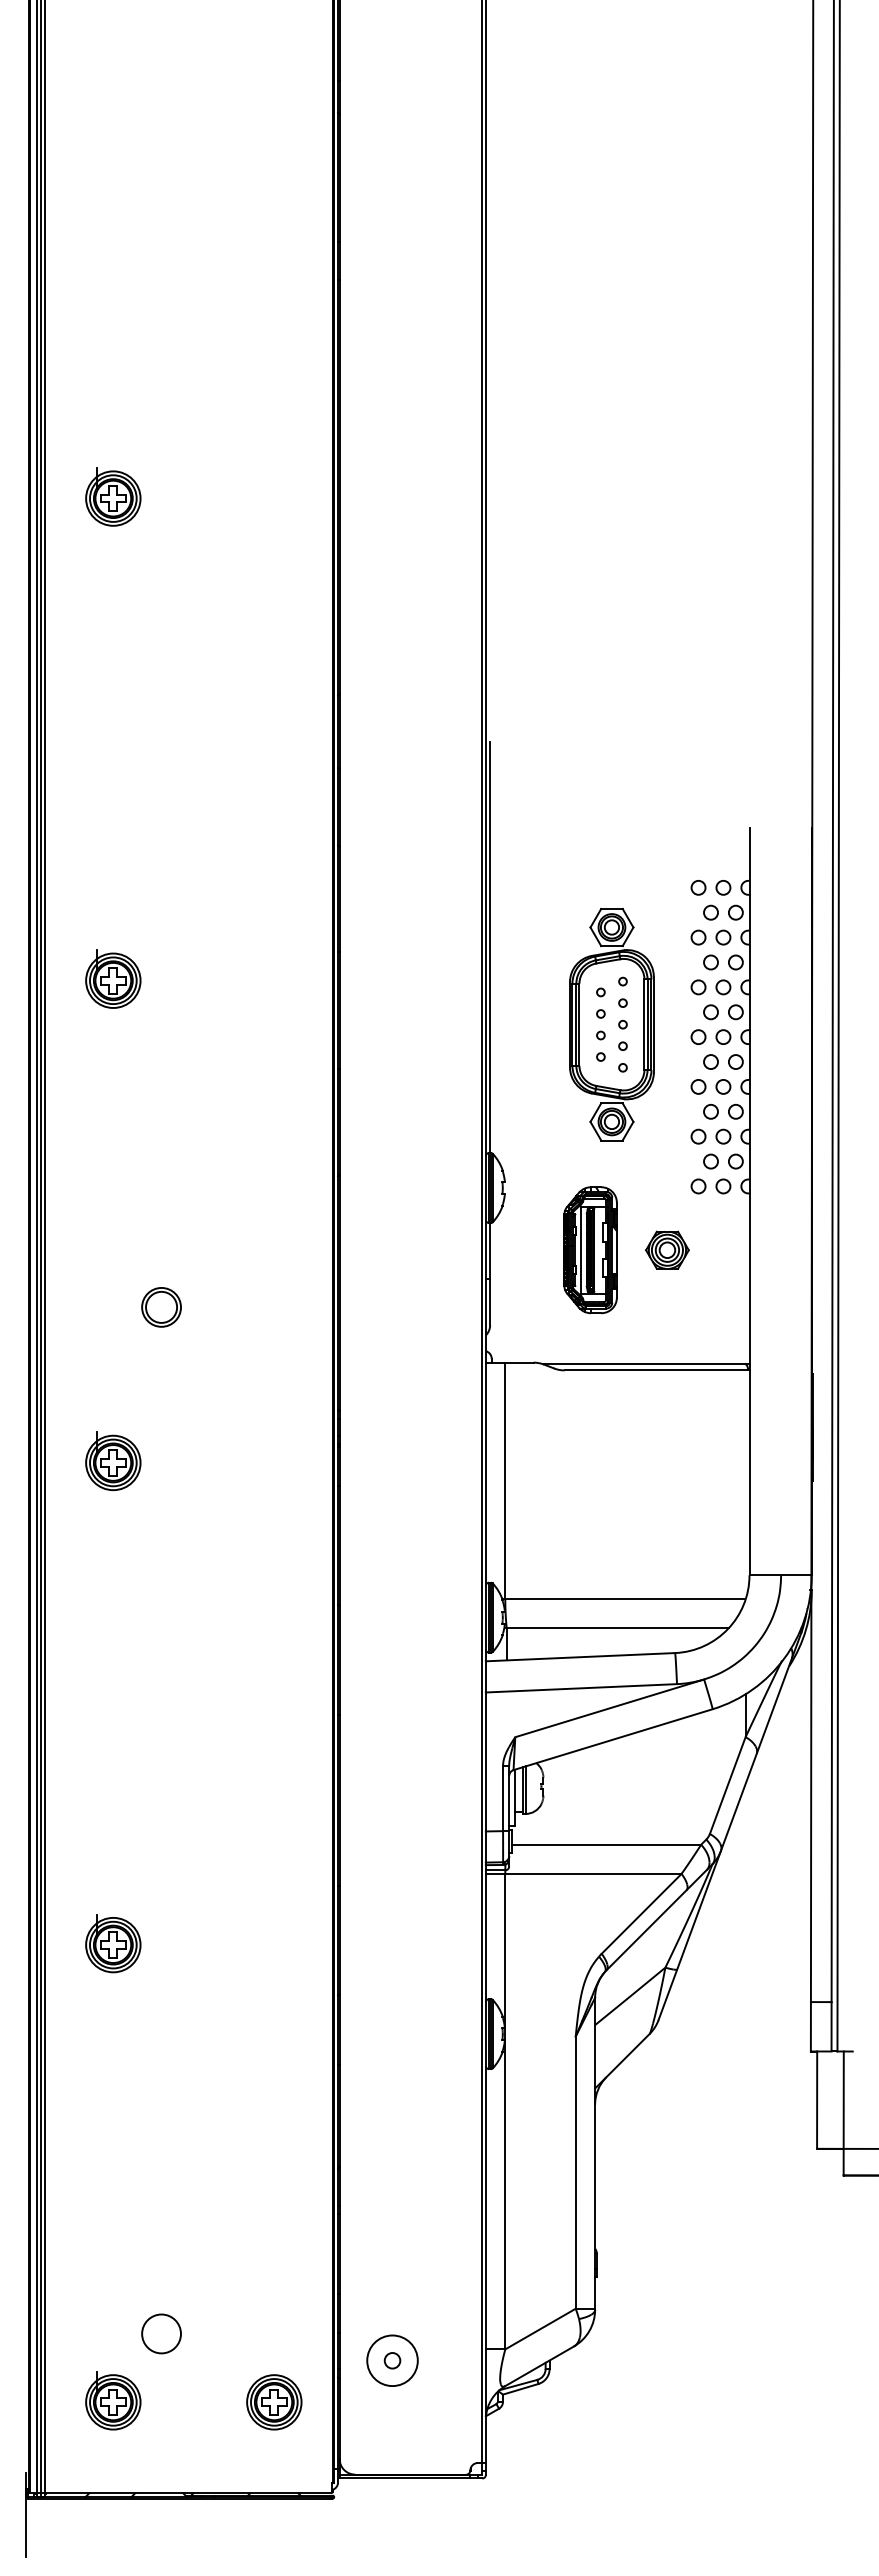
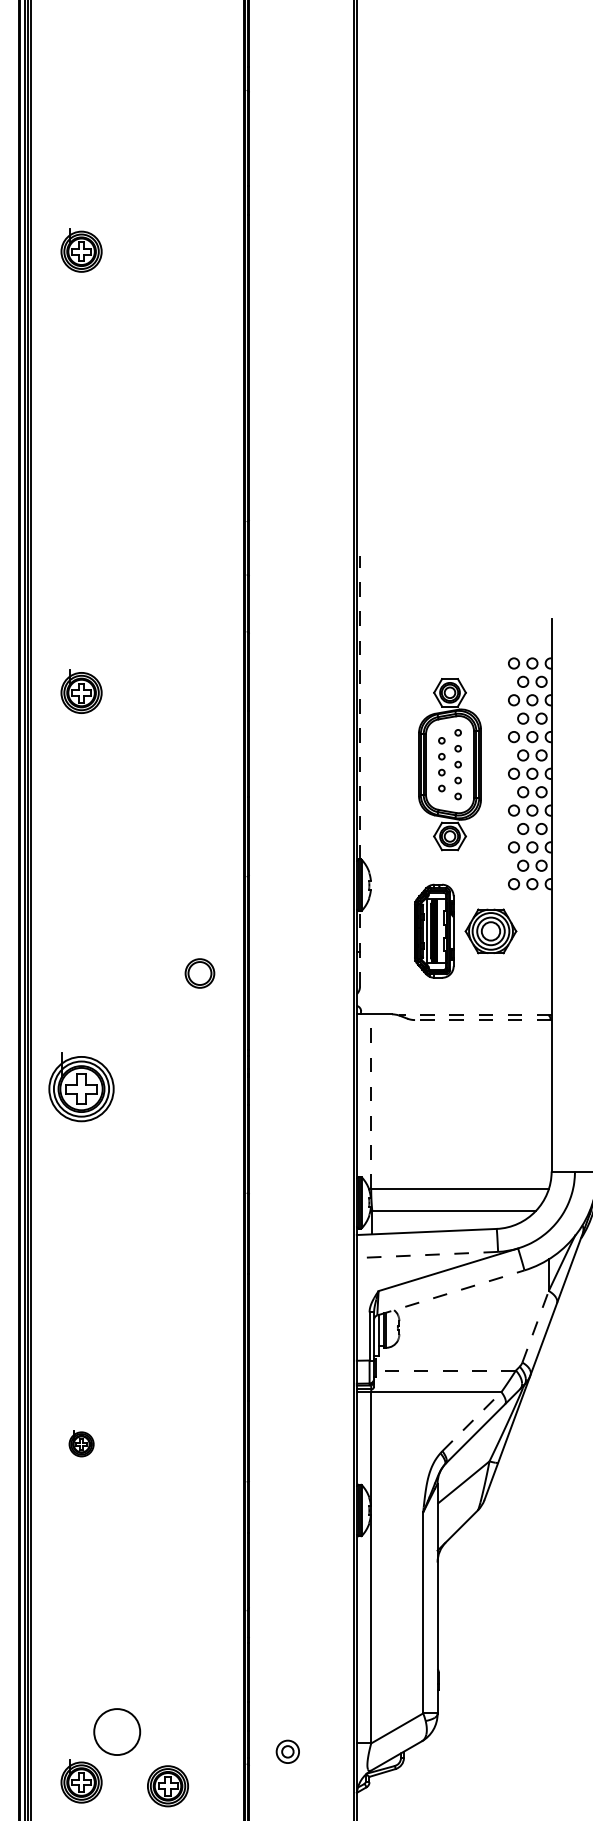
part: (113, 496) -> (81, 250), moved
line: (490, 947) -> (360, 707), solid -> dashed
part: (113, 978) -> (81, 691), moved
part: (667, 1249) -> (491, 930), size x1.6
line: (490, 1273) -> (360, 948), solid -> dashed
part: (161, 1307) -> (199, 973), moved
line: (645, 1364) -> (474, 1015), solid -> dashed
line: (656, 1370) -> (482, 1020), solid -> dashed
part: (113, 1461) -> (81, 1087), size x1.6
line: (505, 1480) -> (371, 1101), solid -> dashed
line: (581, 1688) -> (427, 1255), solid -> dashed
line: (613, 1739) -> (451, 1292), solid -> dashed
line: (727, 1785) -> (535, 1326), solid -> dashed
line: (606, 1844) -> (445, 1370), solid -> dashed
line: (641, 1913) -> (471, 1421), solid -> dashed
part: (113, 1943) -> (81, 1443), size x0.6
circle: (161, 2333) -> (117, 1731), size x1.6
circle: (392, 2360) -> (287, 1751), size x0.6
part: (274, 2402) -> (168, 1786), moved

